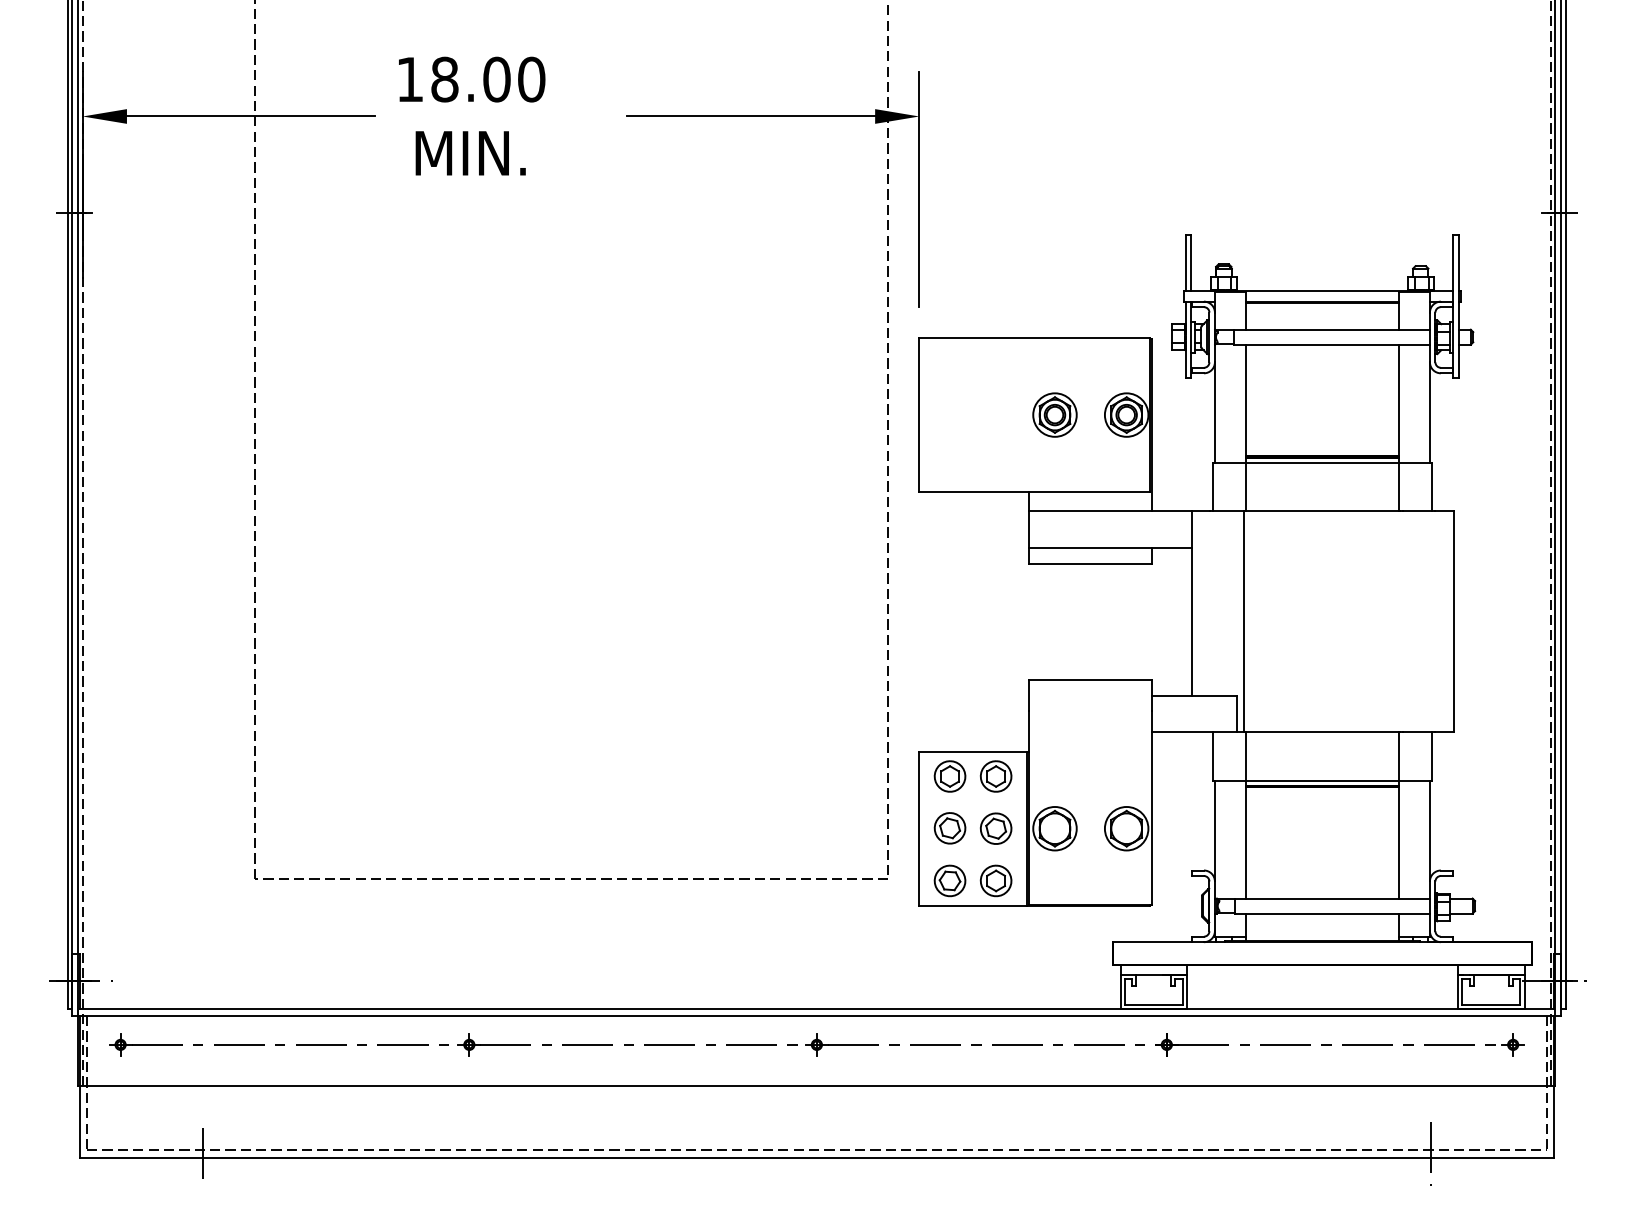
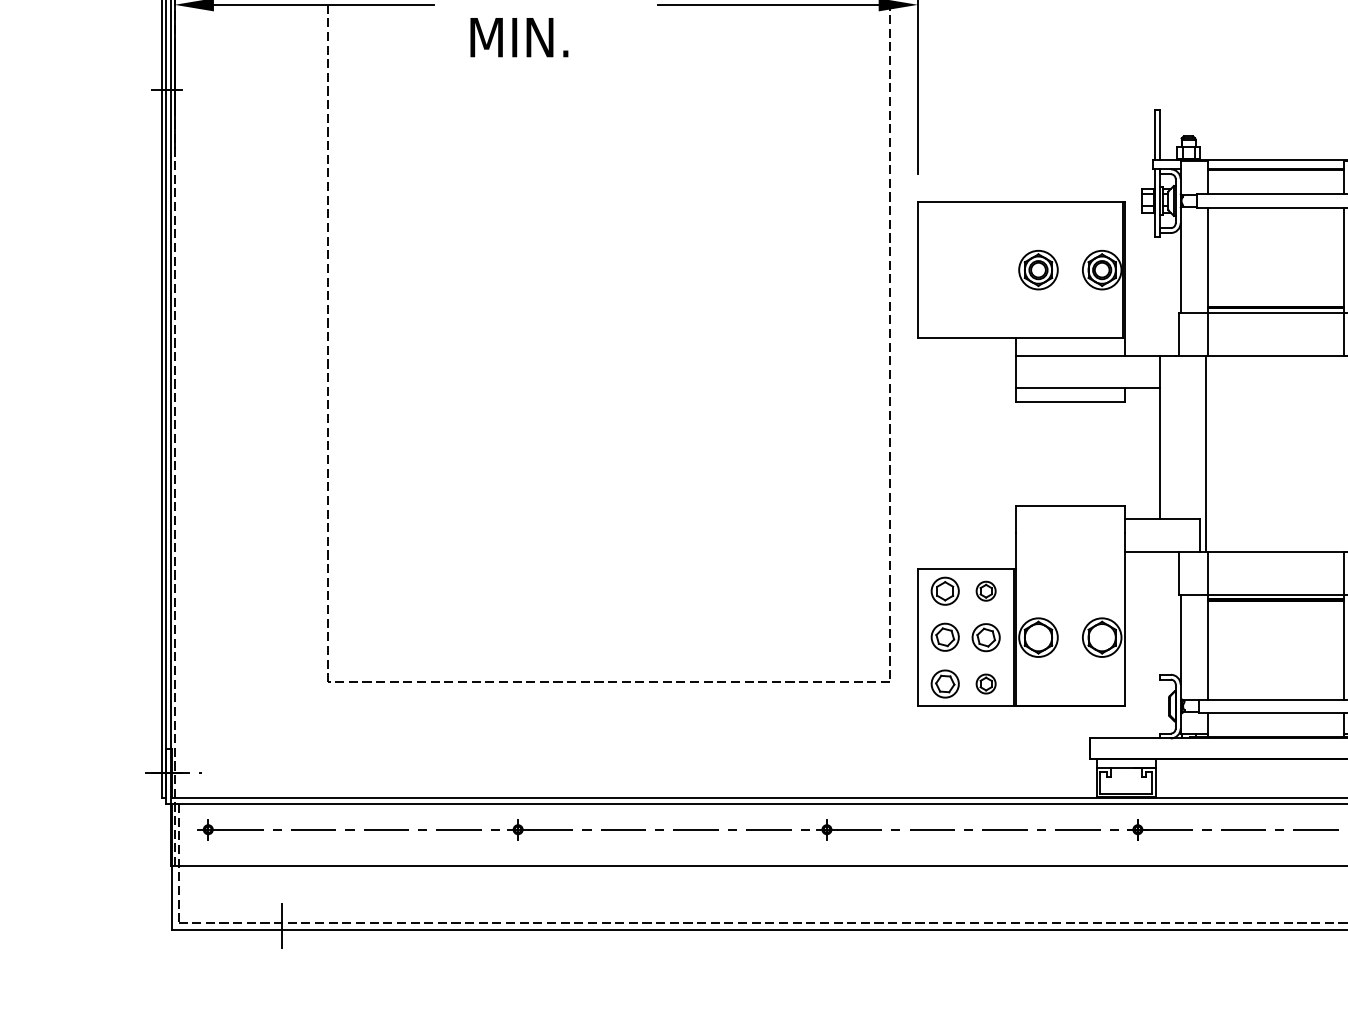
part: (995, 776) -> (985, 591), size x0.7
part: (995, 880) -> (985, 683), size x0.7

